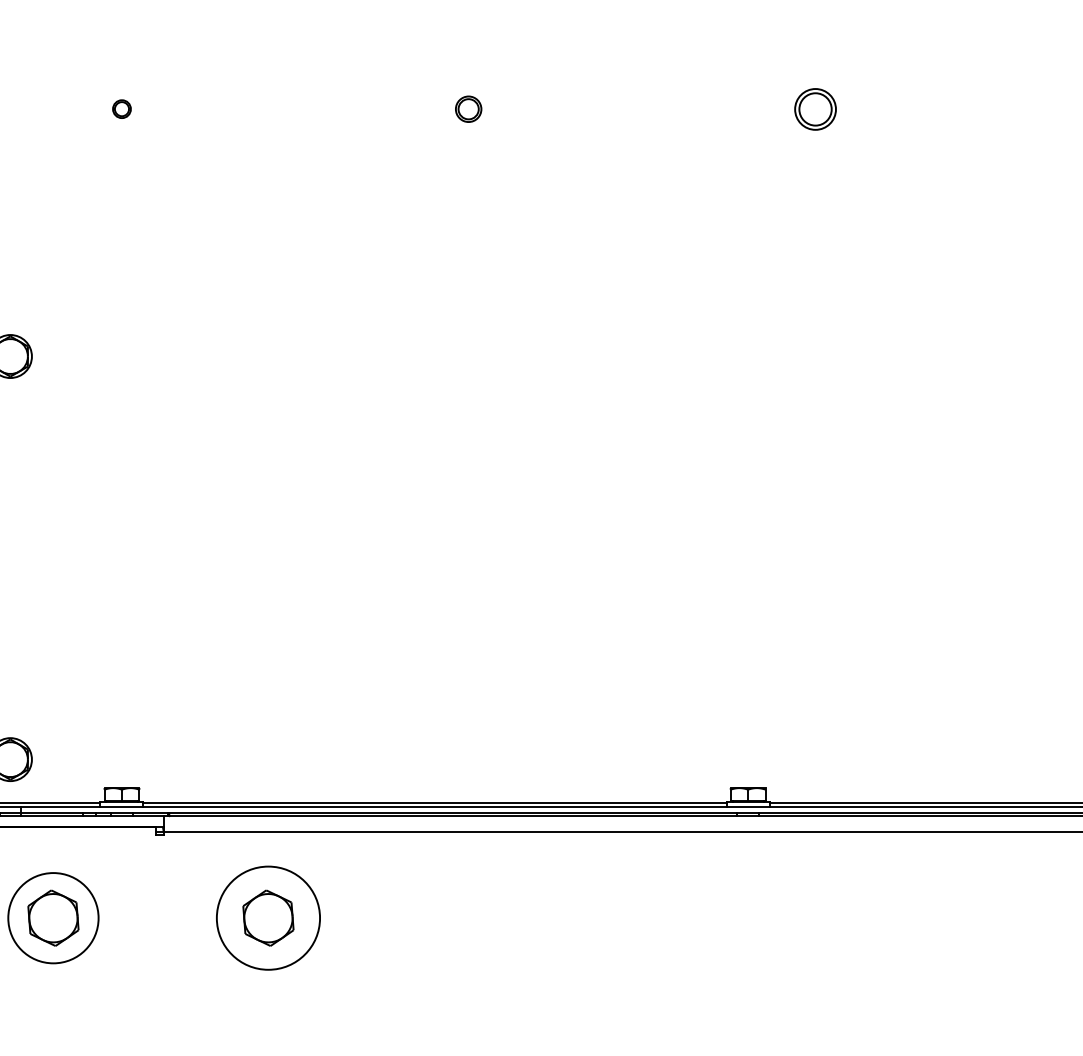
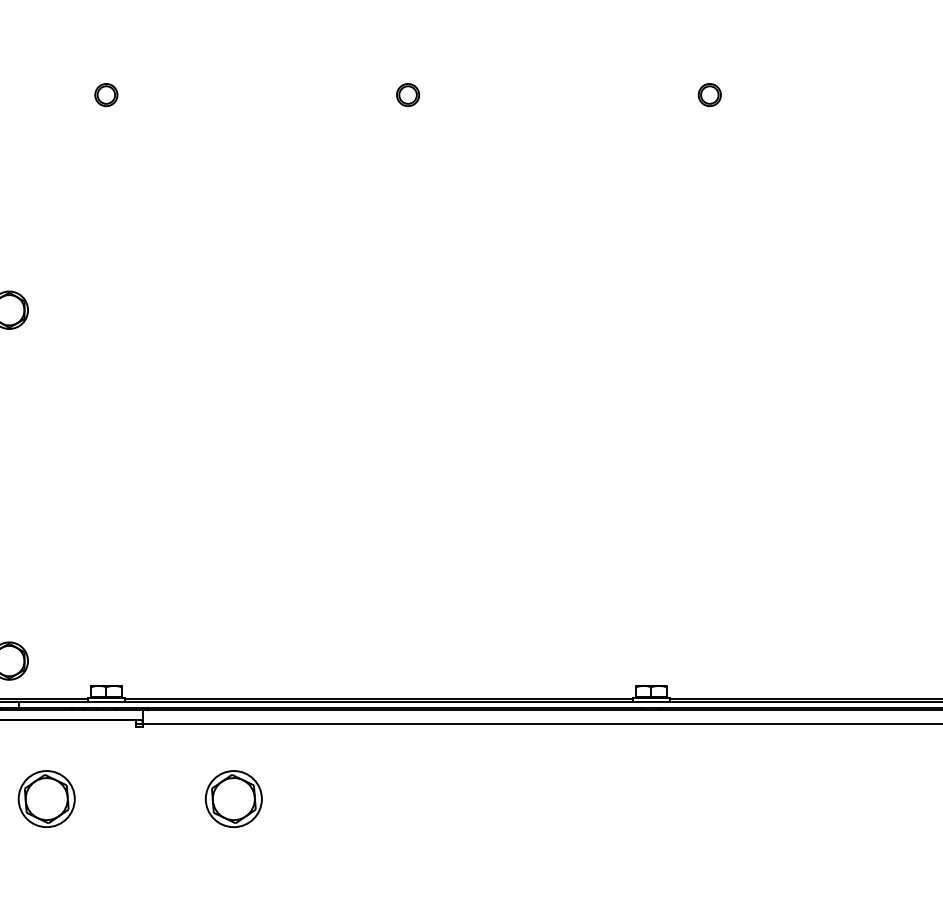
part: (121, 108) -> (105, 94), size x1.43
part: (814, 108) -> (709, 94), size x0.62
circle: (53, 917) -> (46, 798), size x0.71
circle: (268, 917) -> (233, 798), size x0.62

